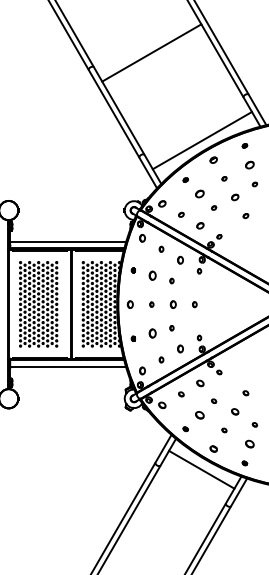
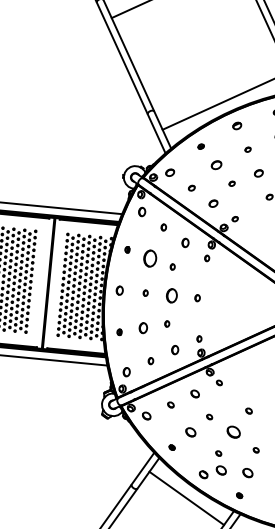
part: (152, 275) -> (149, 258), size x1.6
part: (172, 304) -> (170, 295), size x1.6
part: (235, 411) -> (234, 431), size x1.6
part: (227, 443) -> (220, 469), added

